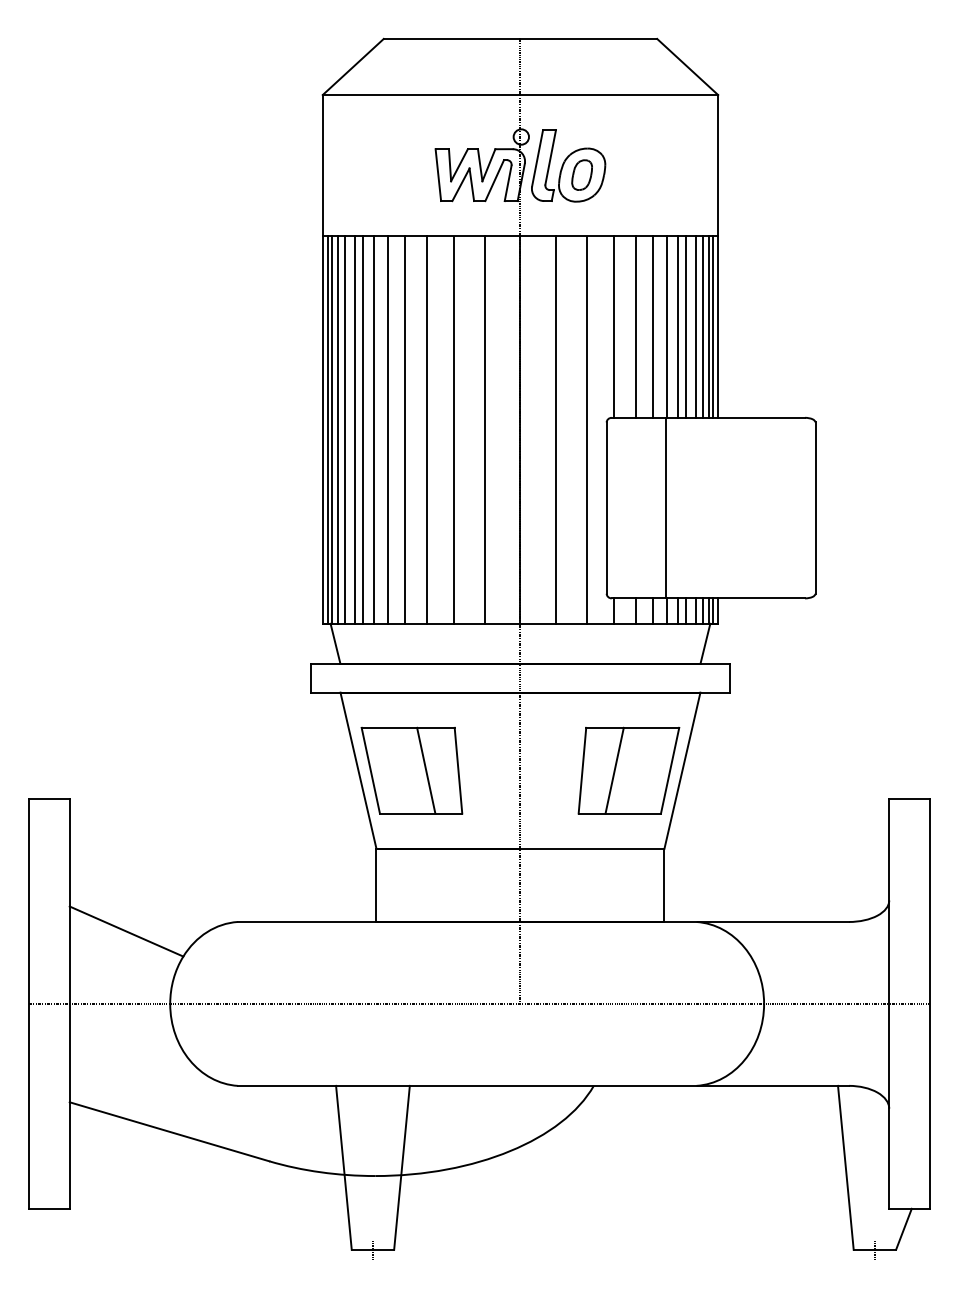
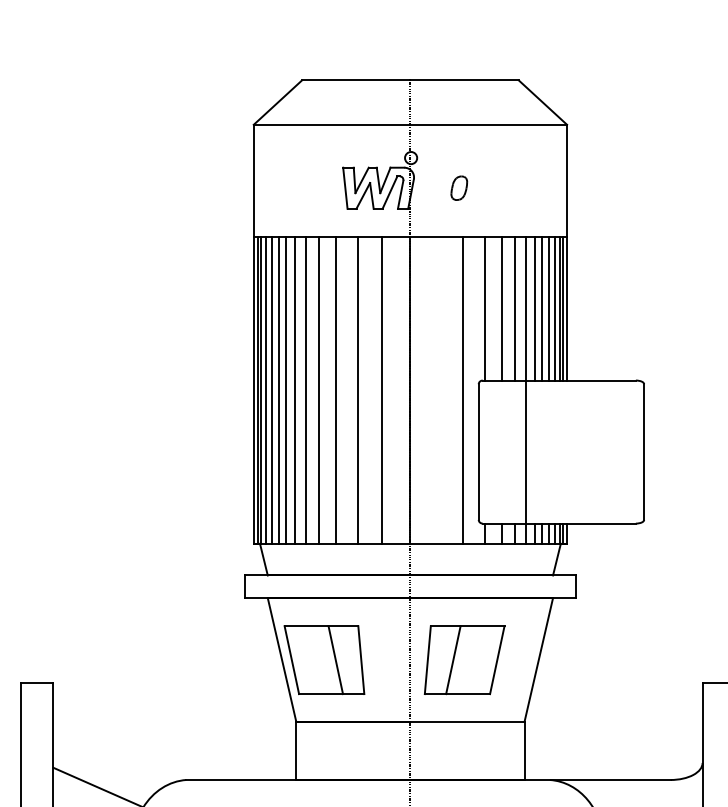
part: (568, 165) -> (448, 180), removed
line: (556, 429) -> (438, 389), removed
part: (628, 770) -> (464, 659), moved

